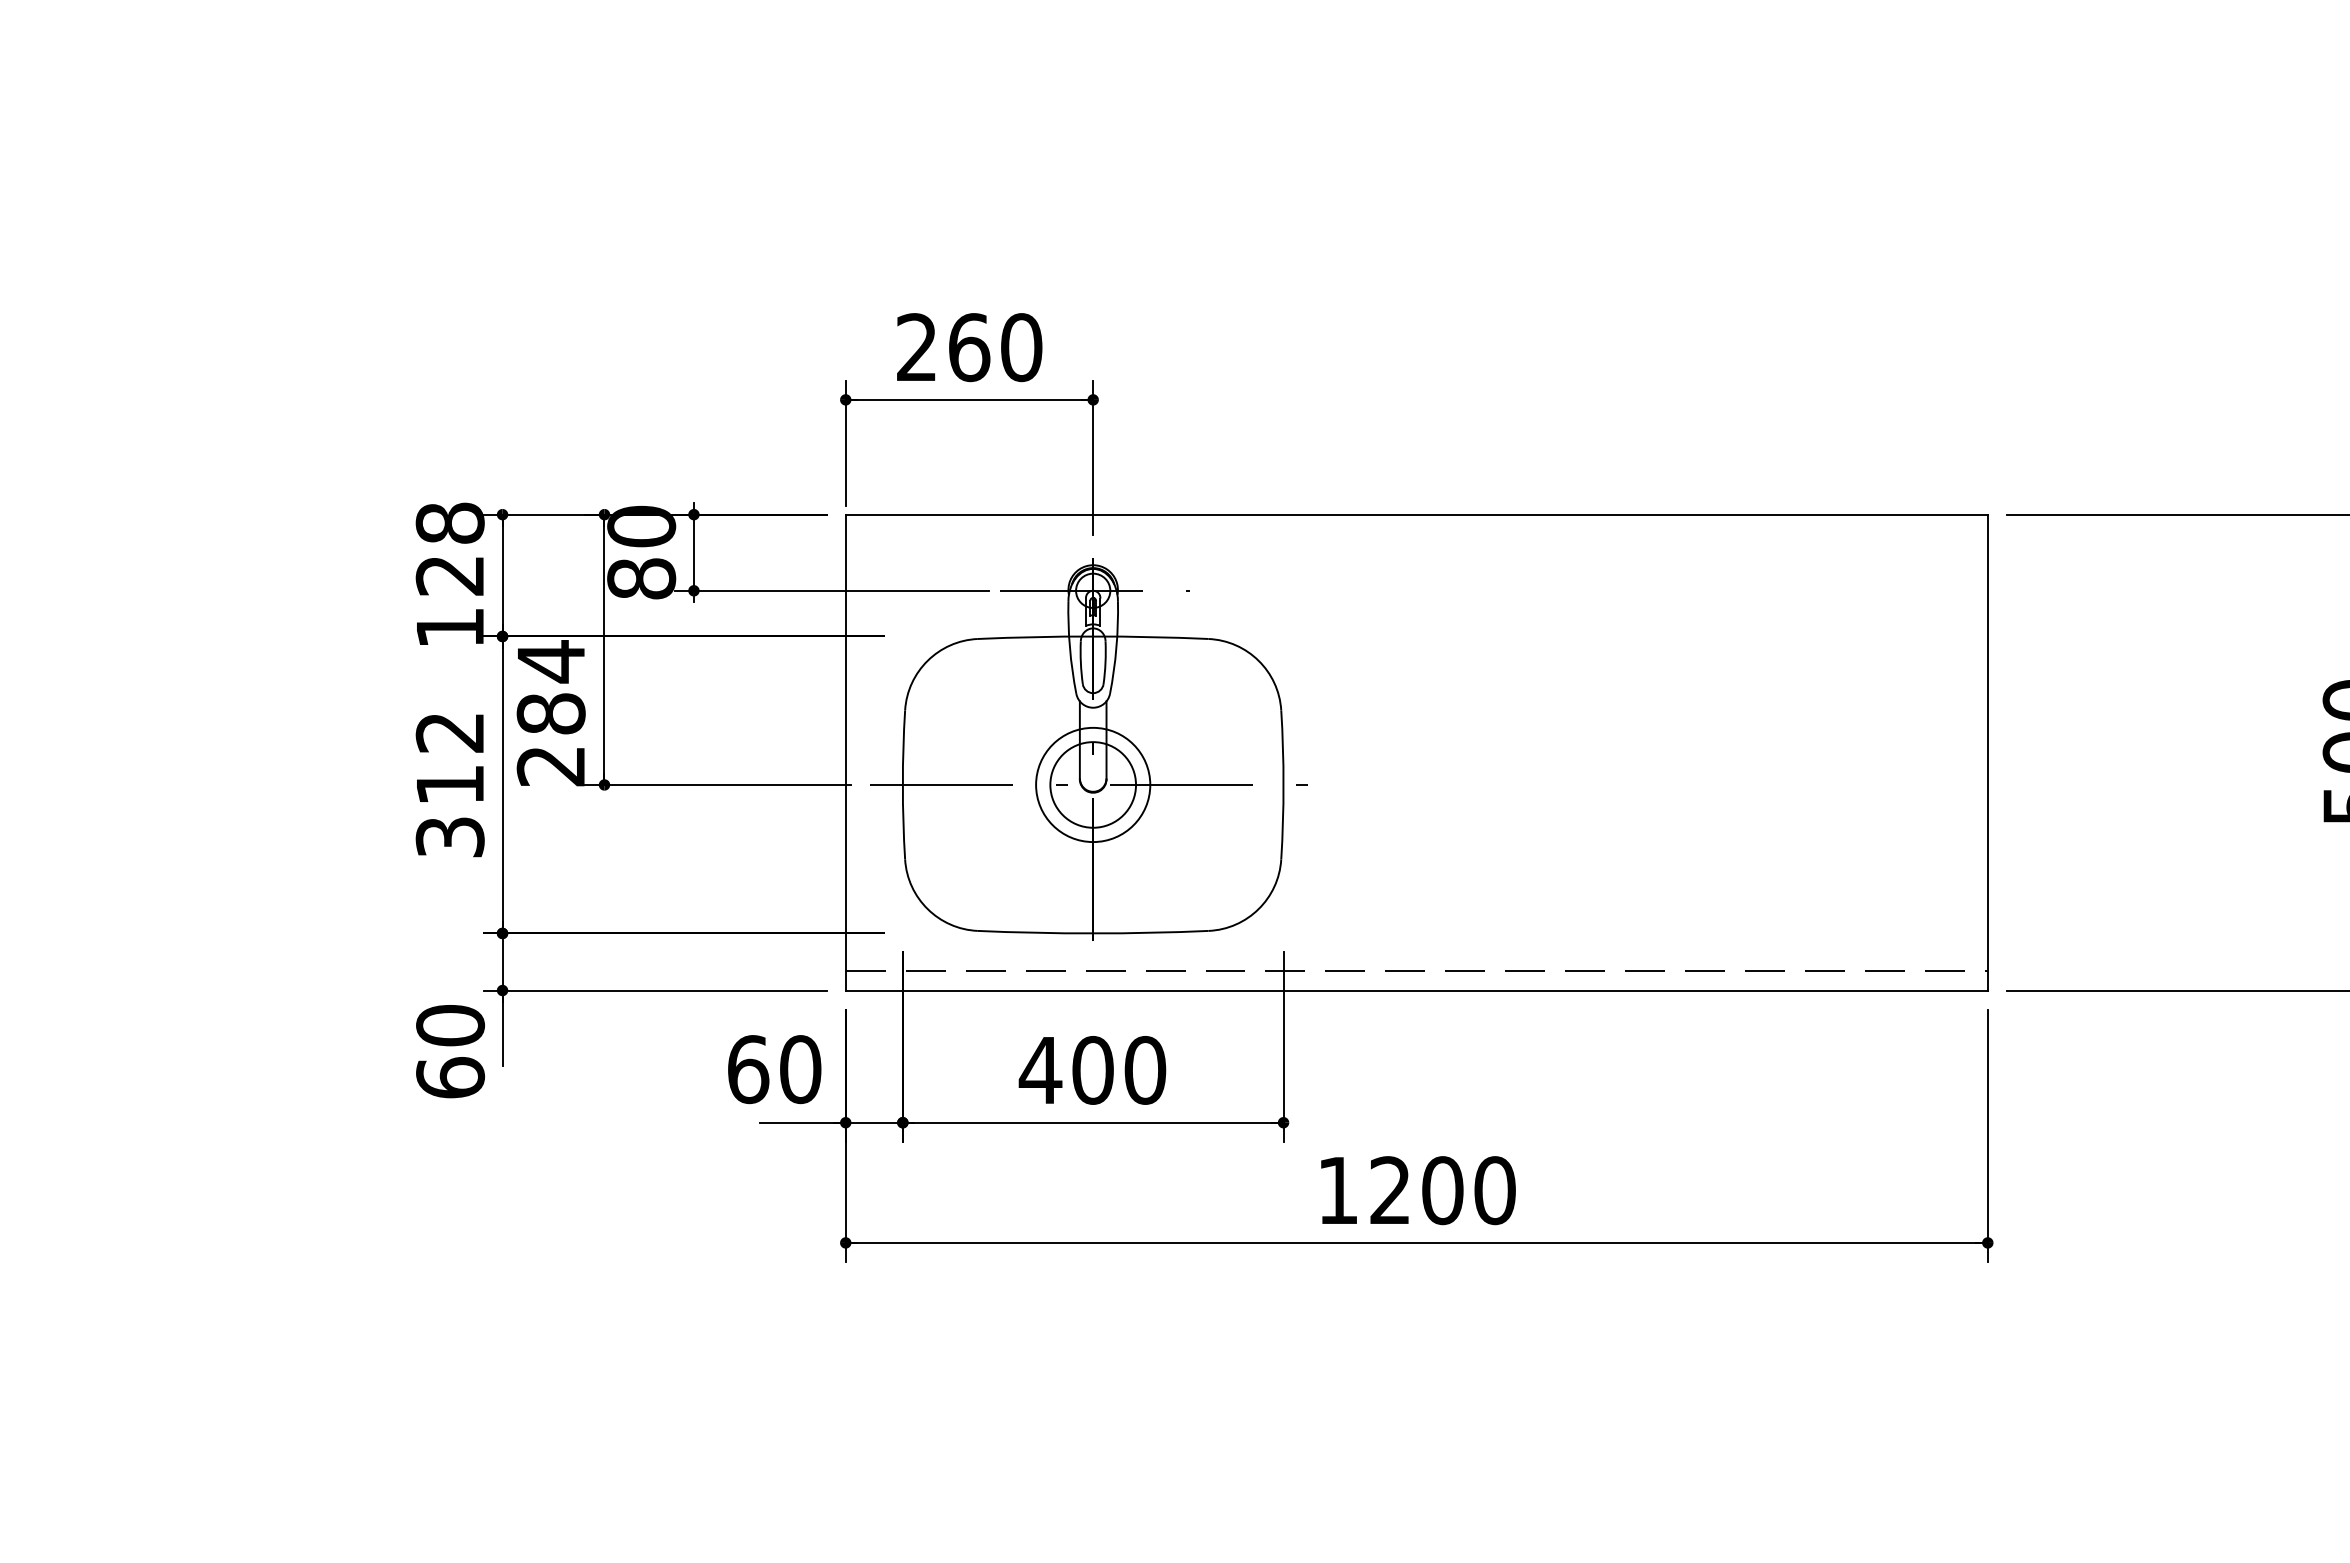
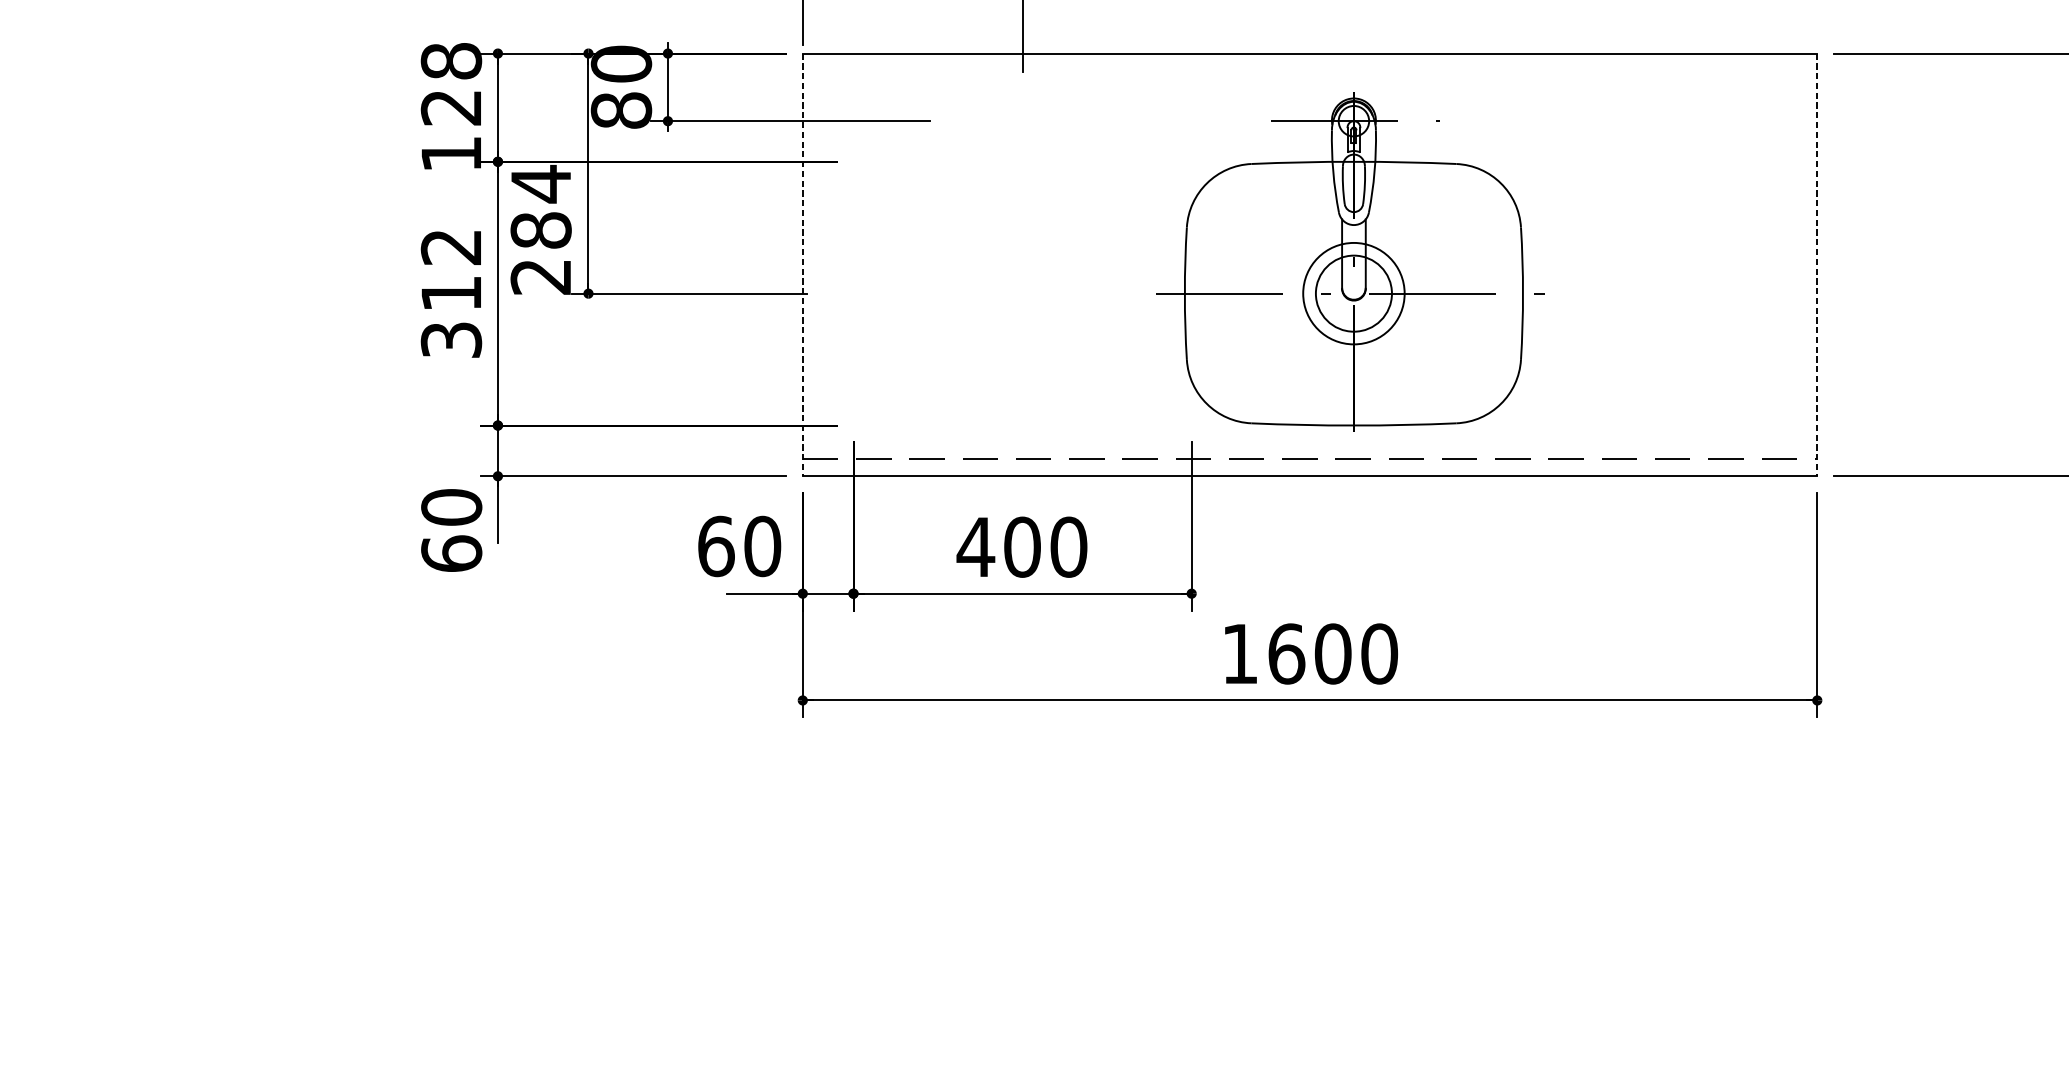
part: (1088, 749) -> (1349, 262), moved
line: (845, 752) -> (802, 264), solid -> dashed
line: (1987, 752) -> (1817, 264), solid -> dashed
text: (1390, 1190) -> (1286, 653), 1200 -> 1600

